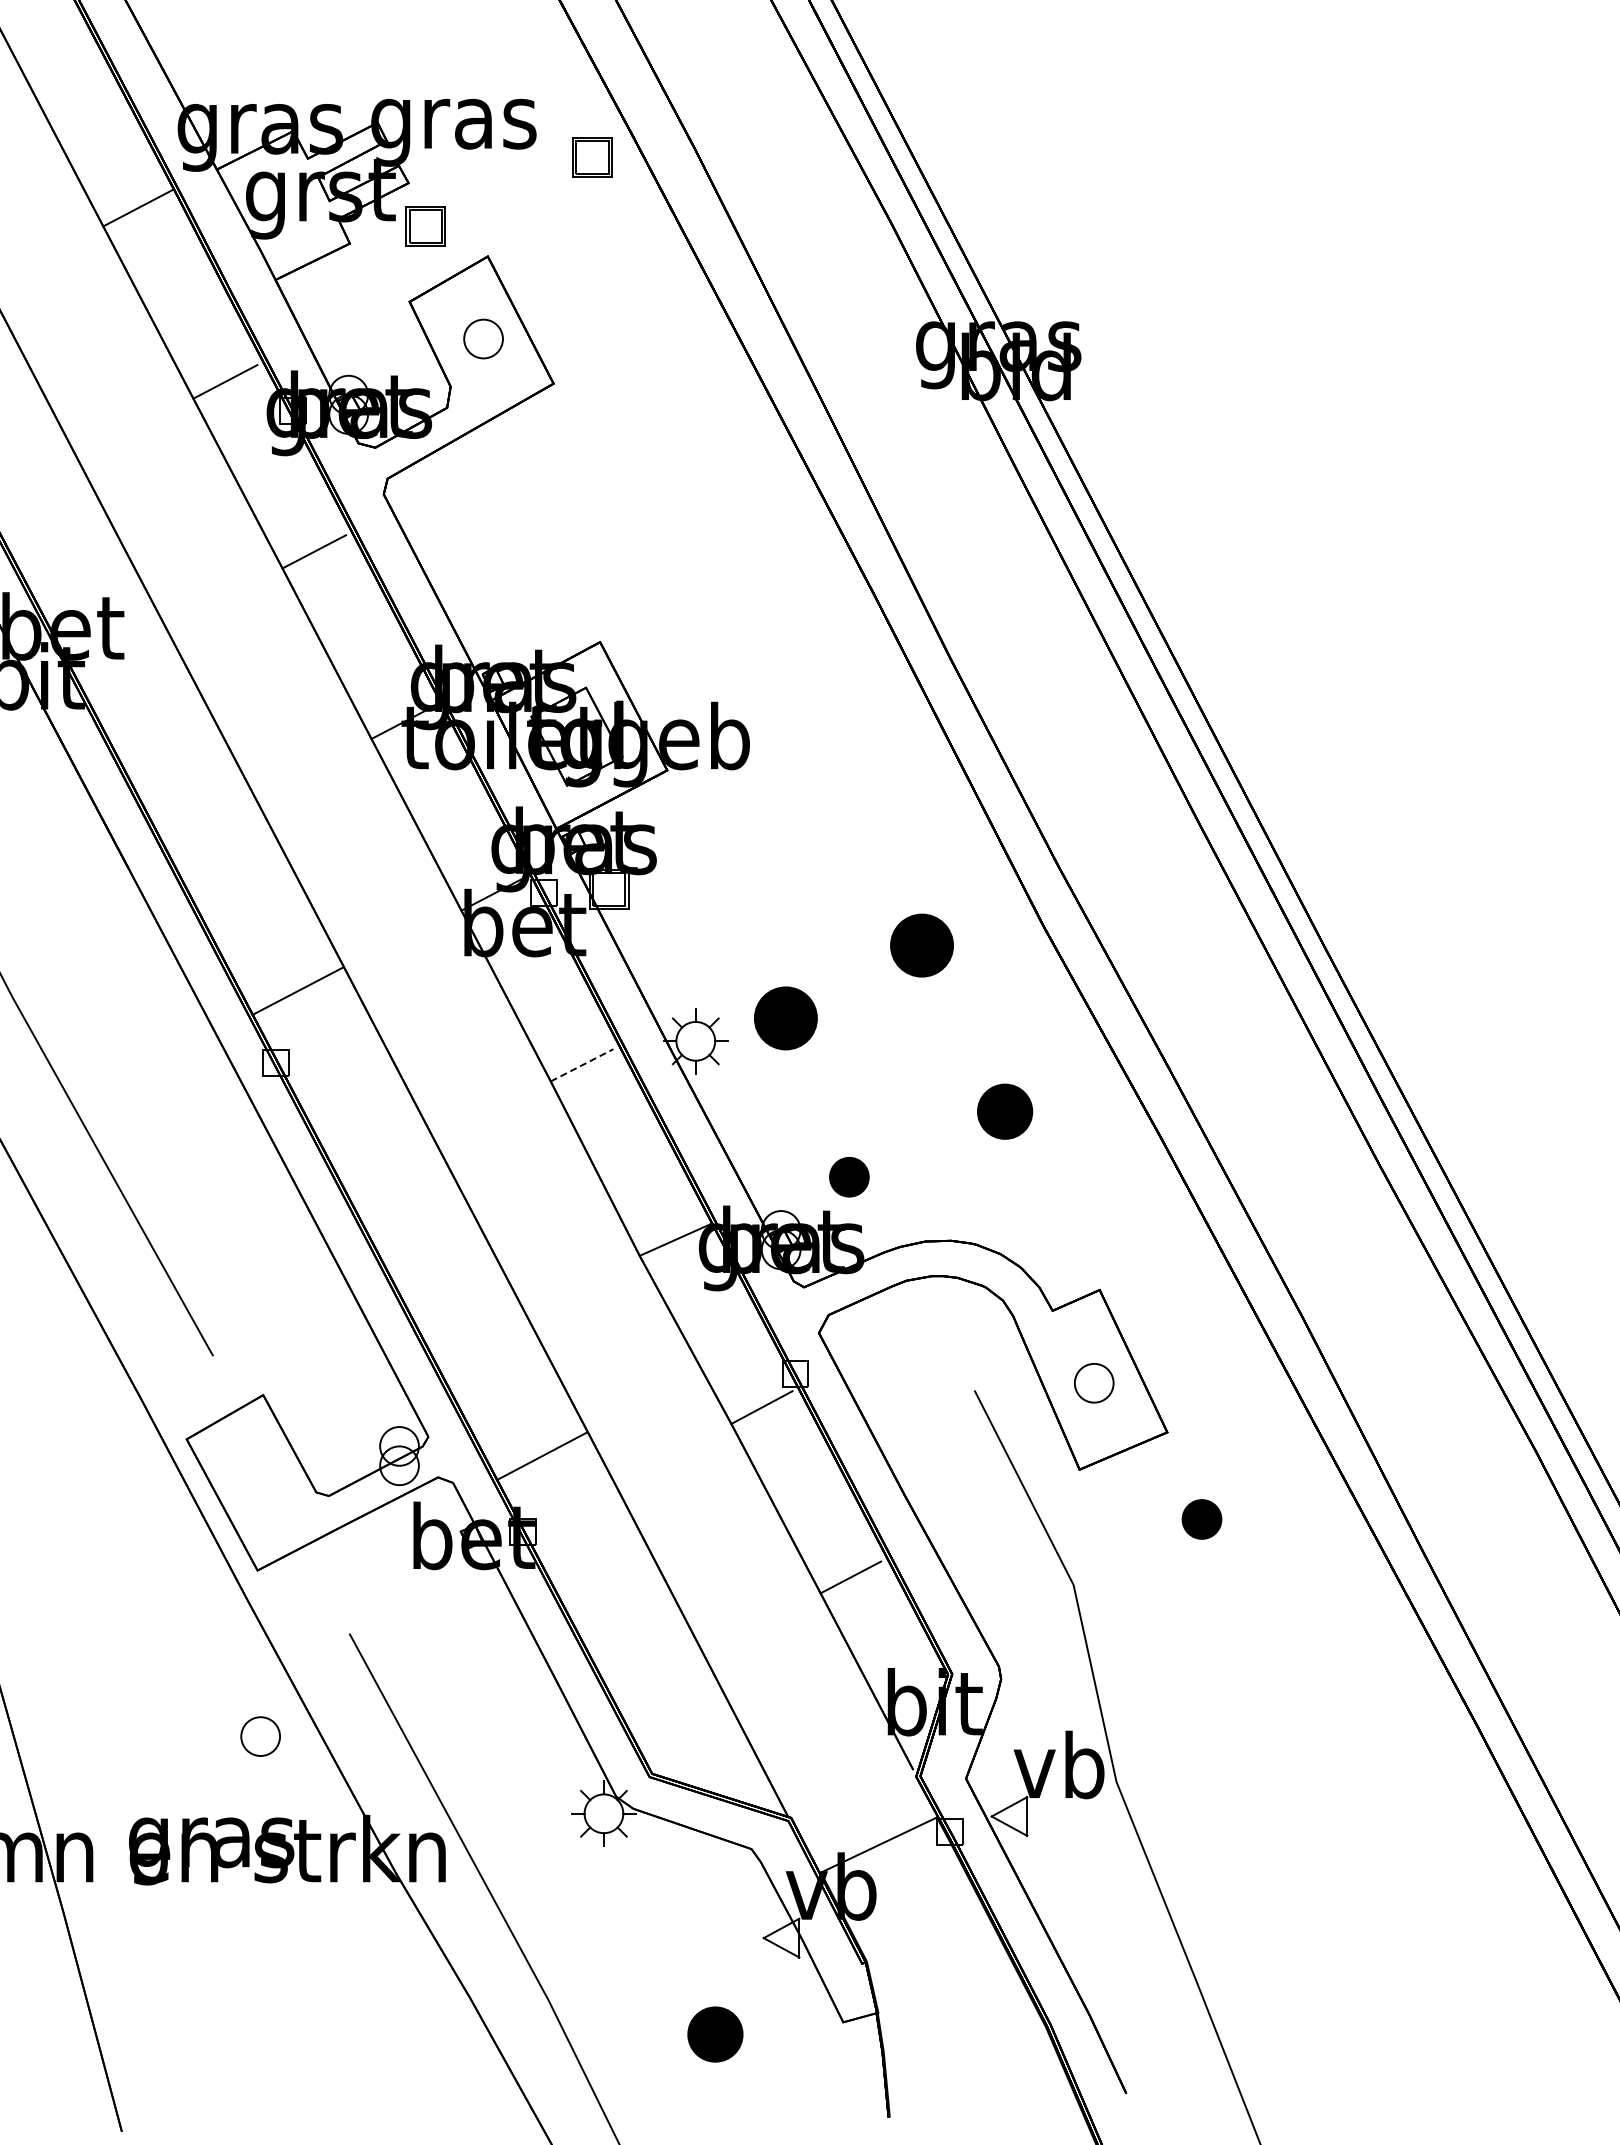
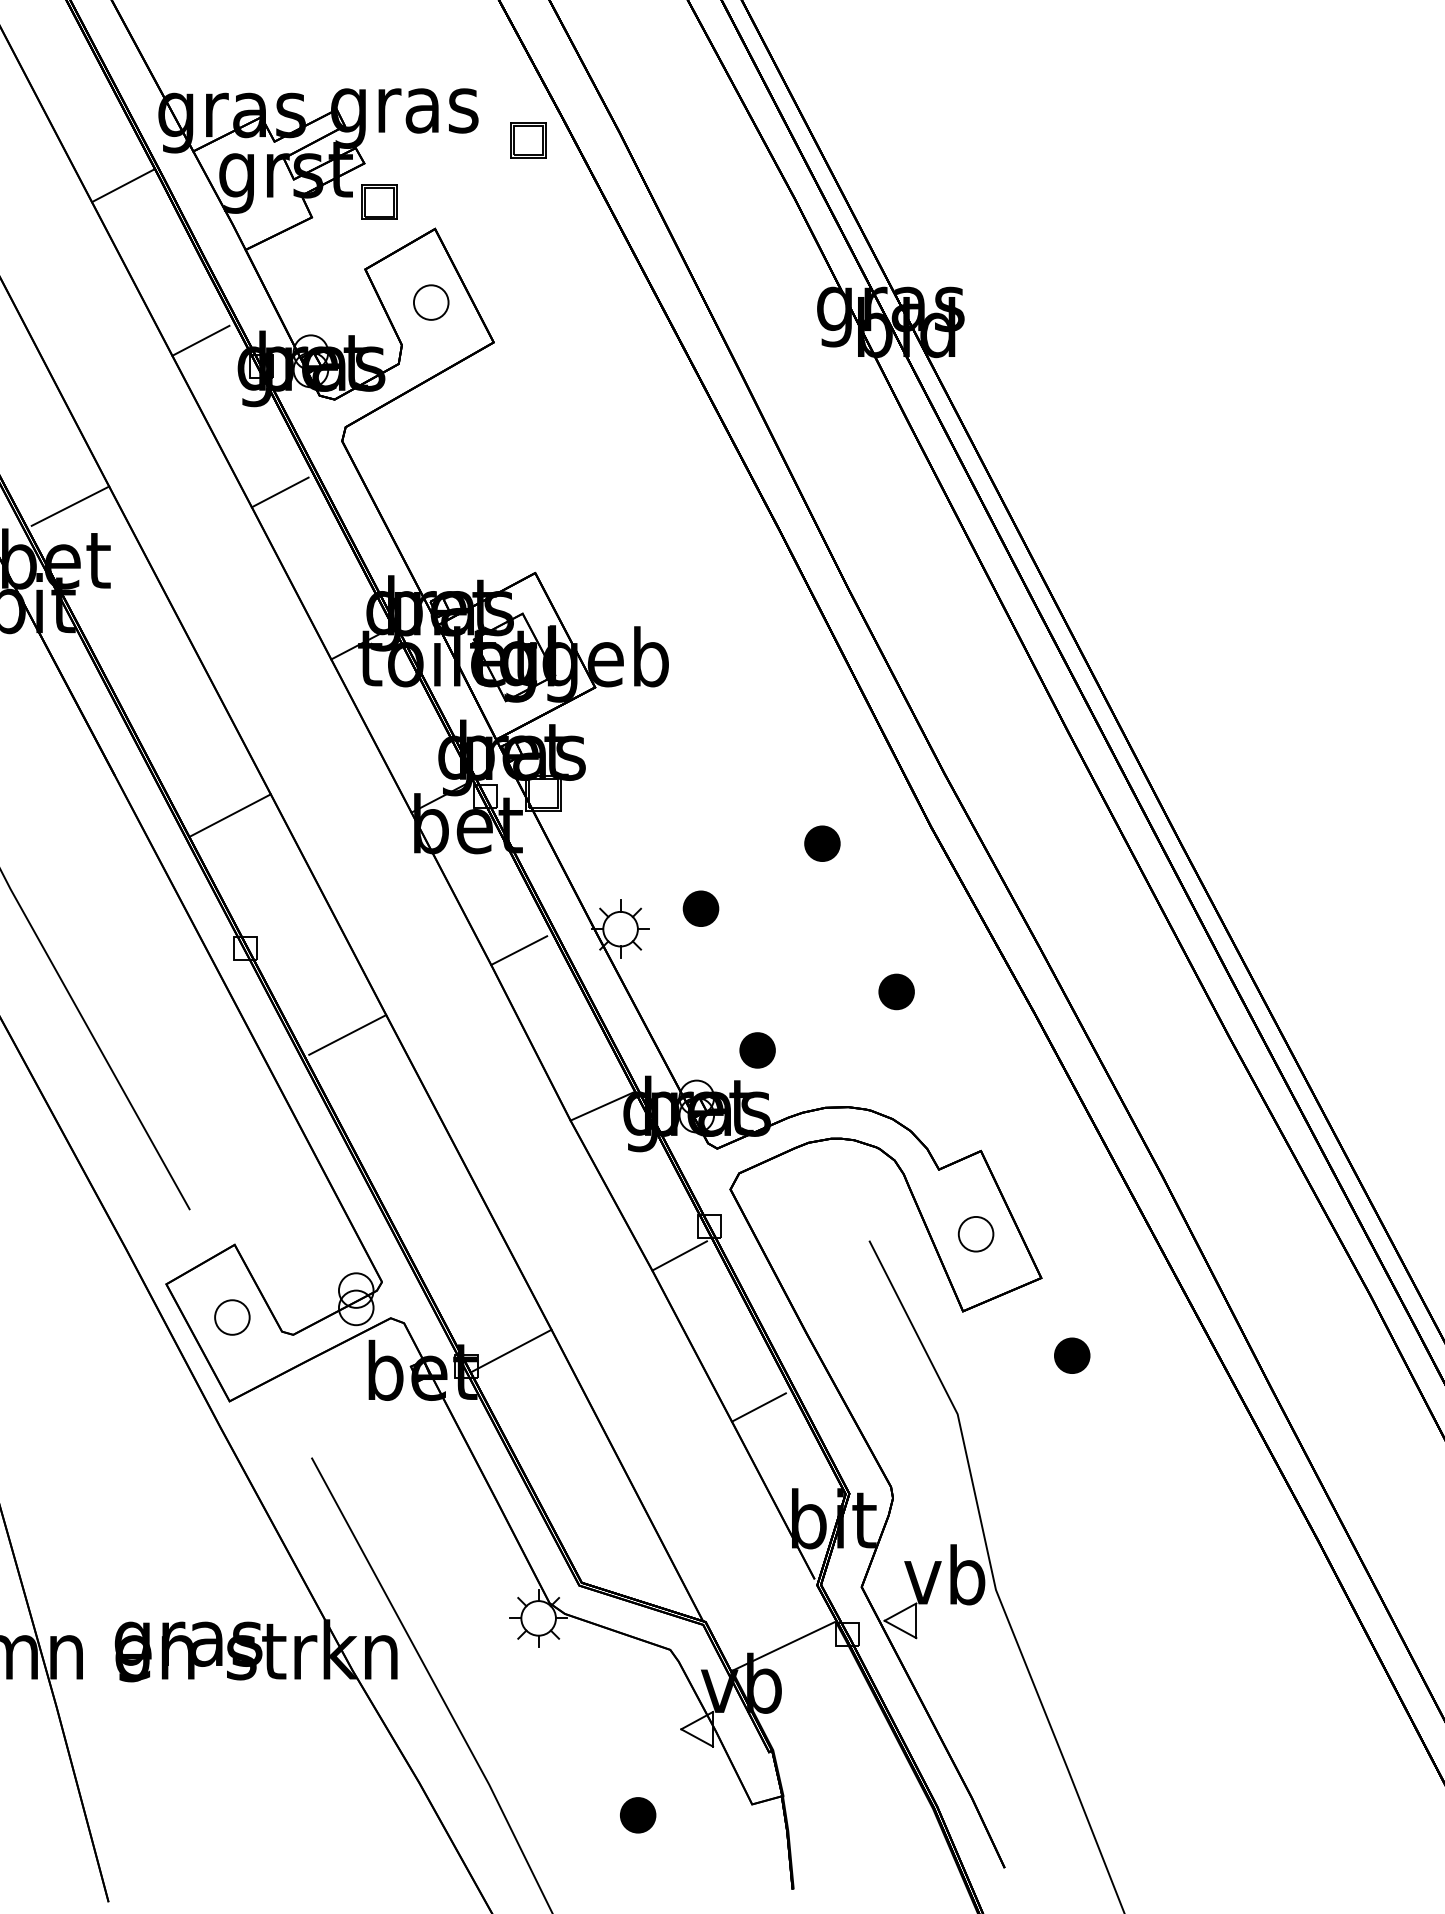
line: (78, 567) -> (69, 506), added
part: (921, 945) -> (821, 843), size x0.62
line: (297, 991) -> (229, 816), moved
part: (785, 1018) -> (700, 908), size x0.62
line: (582, 1065) -> (519, 950), dashed -> solid
part: (1005, 1111) -> (896, 991), size x0.71
line: (389, 1159) -> (347, 1034), added
line: (541, 1456) -> (510, 1351), moved
part: (260, 1736) -> (232, 1317), moved
part: (715, 2034) -> (638, 1815), size x0.71

